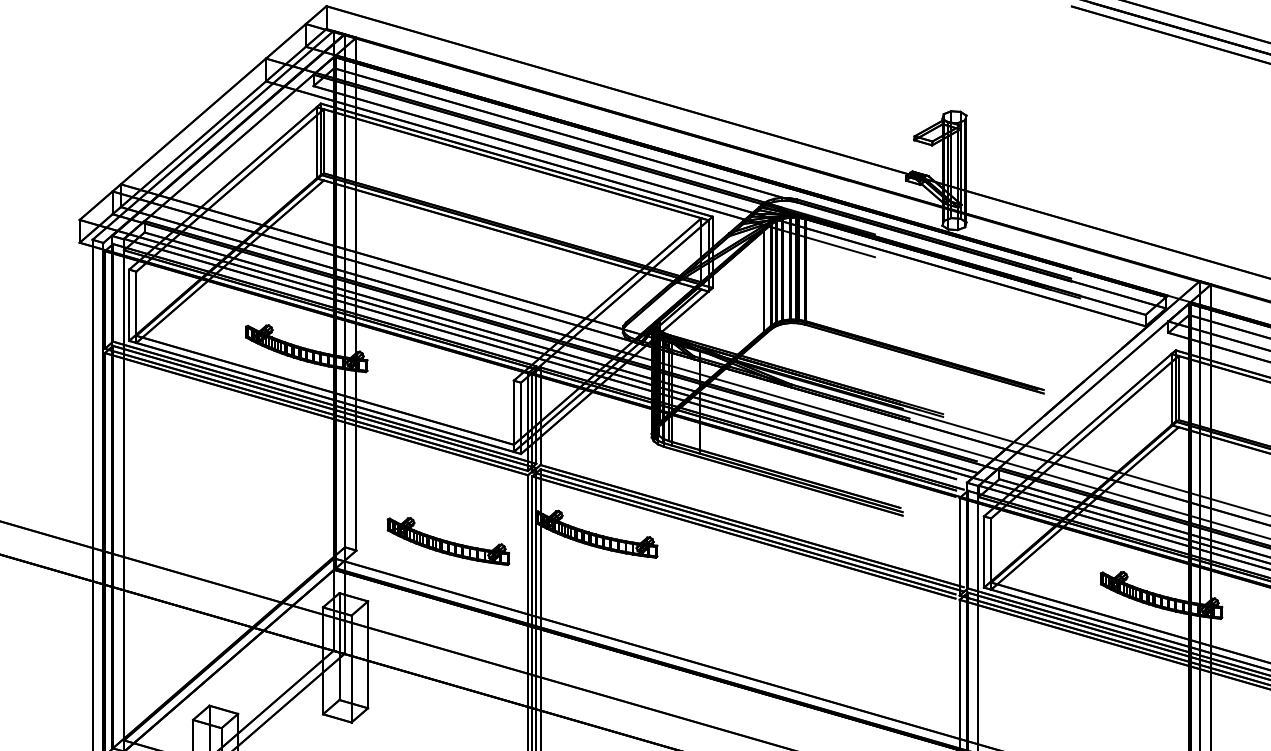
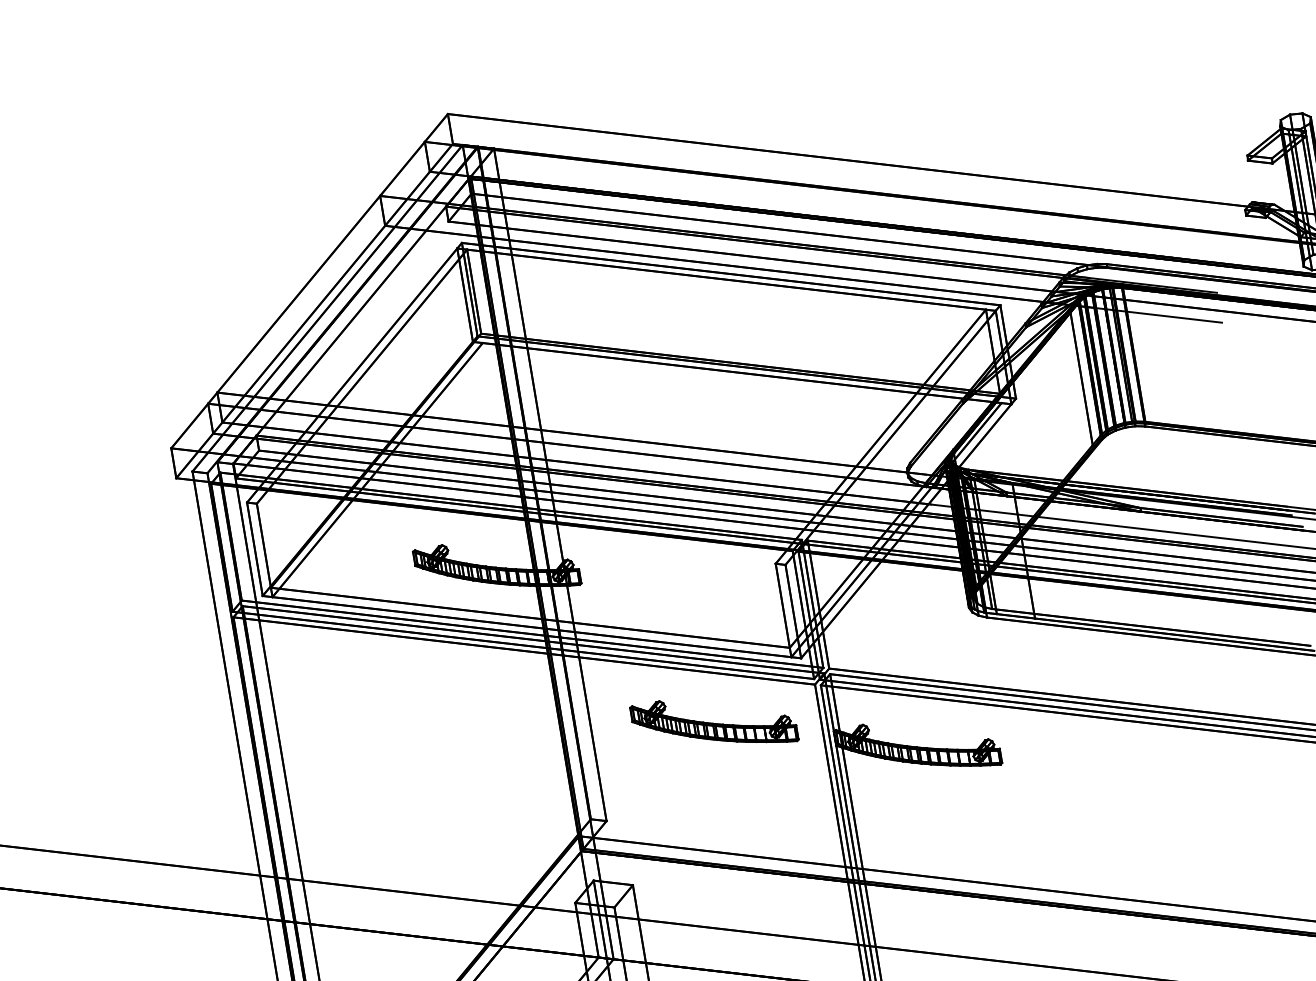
part: (448, 541) -> (714, 723), moved

